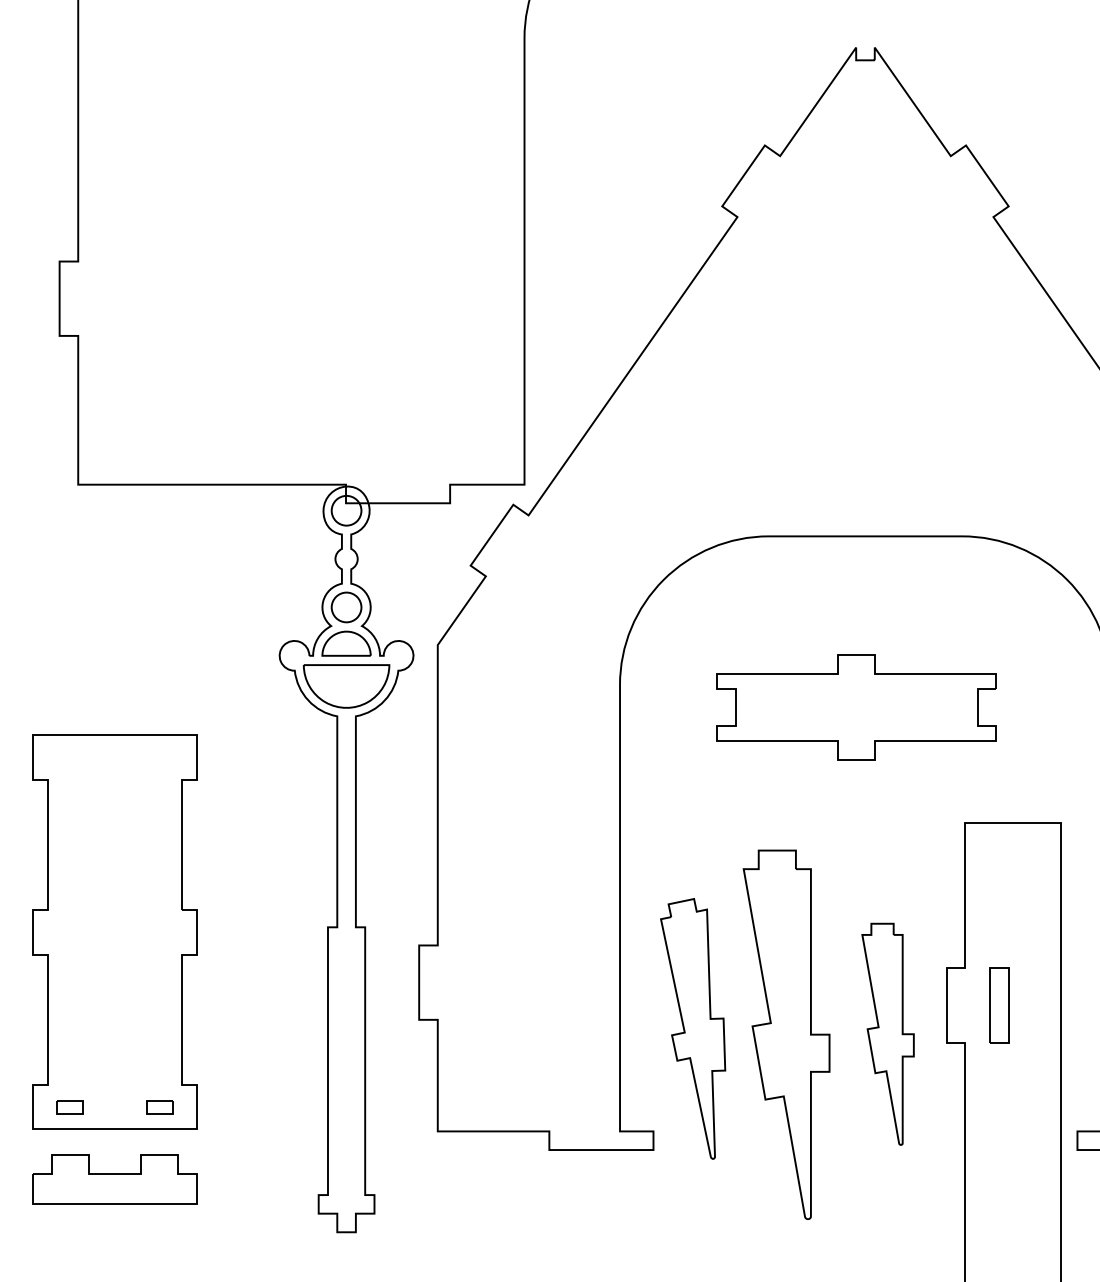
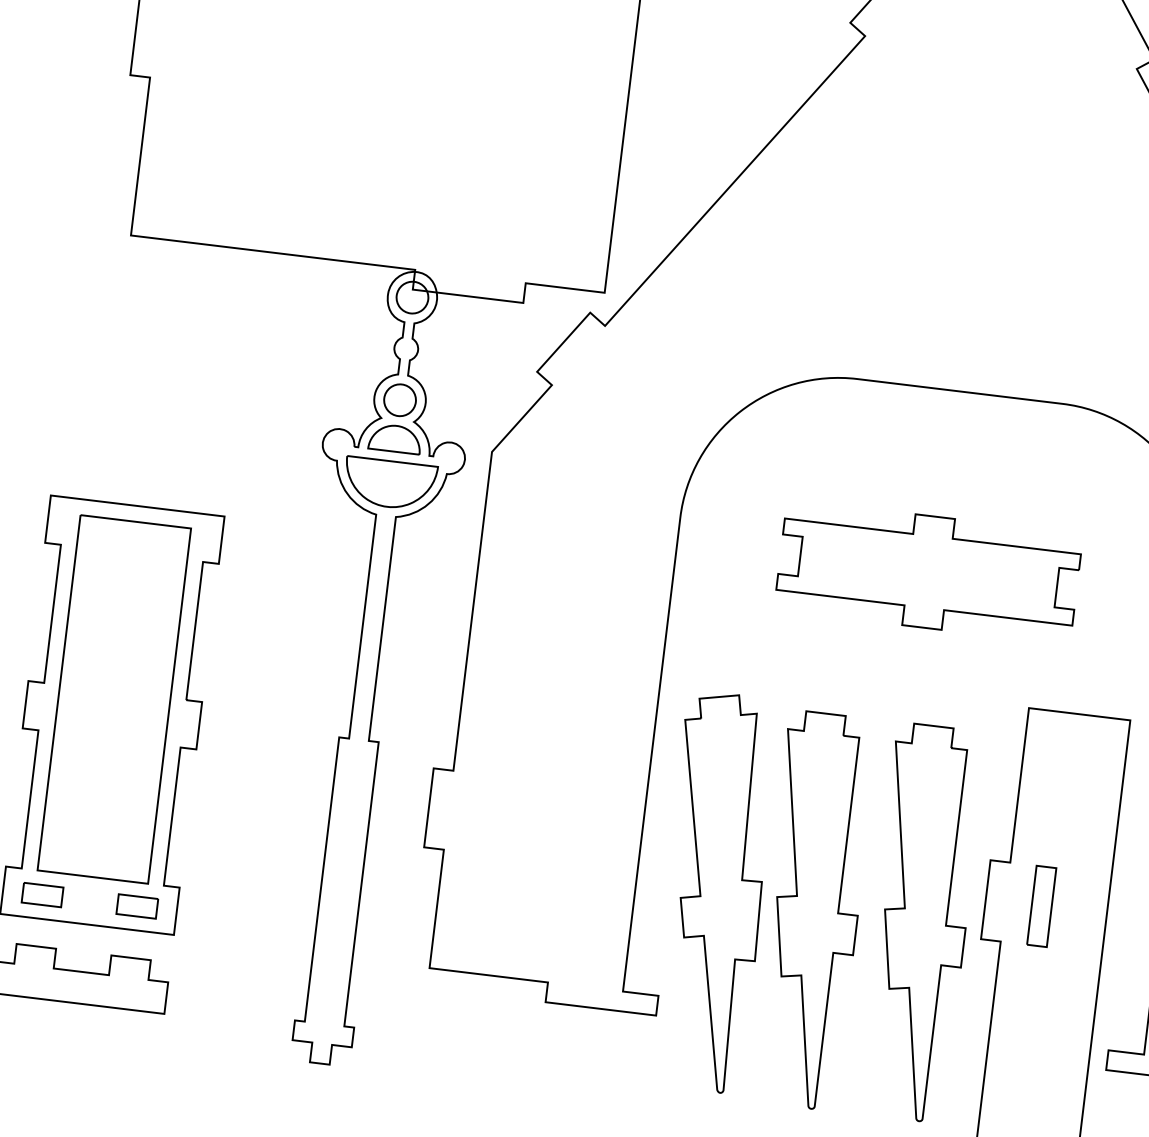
part: (114, 917) -> (113, 699), added
part: (692, 1028) -> (713, 891), size x1.43
part: (887, 1034) -> (919, 923), size x1.67
part: (70, 1106) -> (42, 894), size x1.43
part: (159, 1106) -> (137, 905), size x1.43

